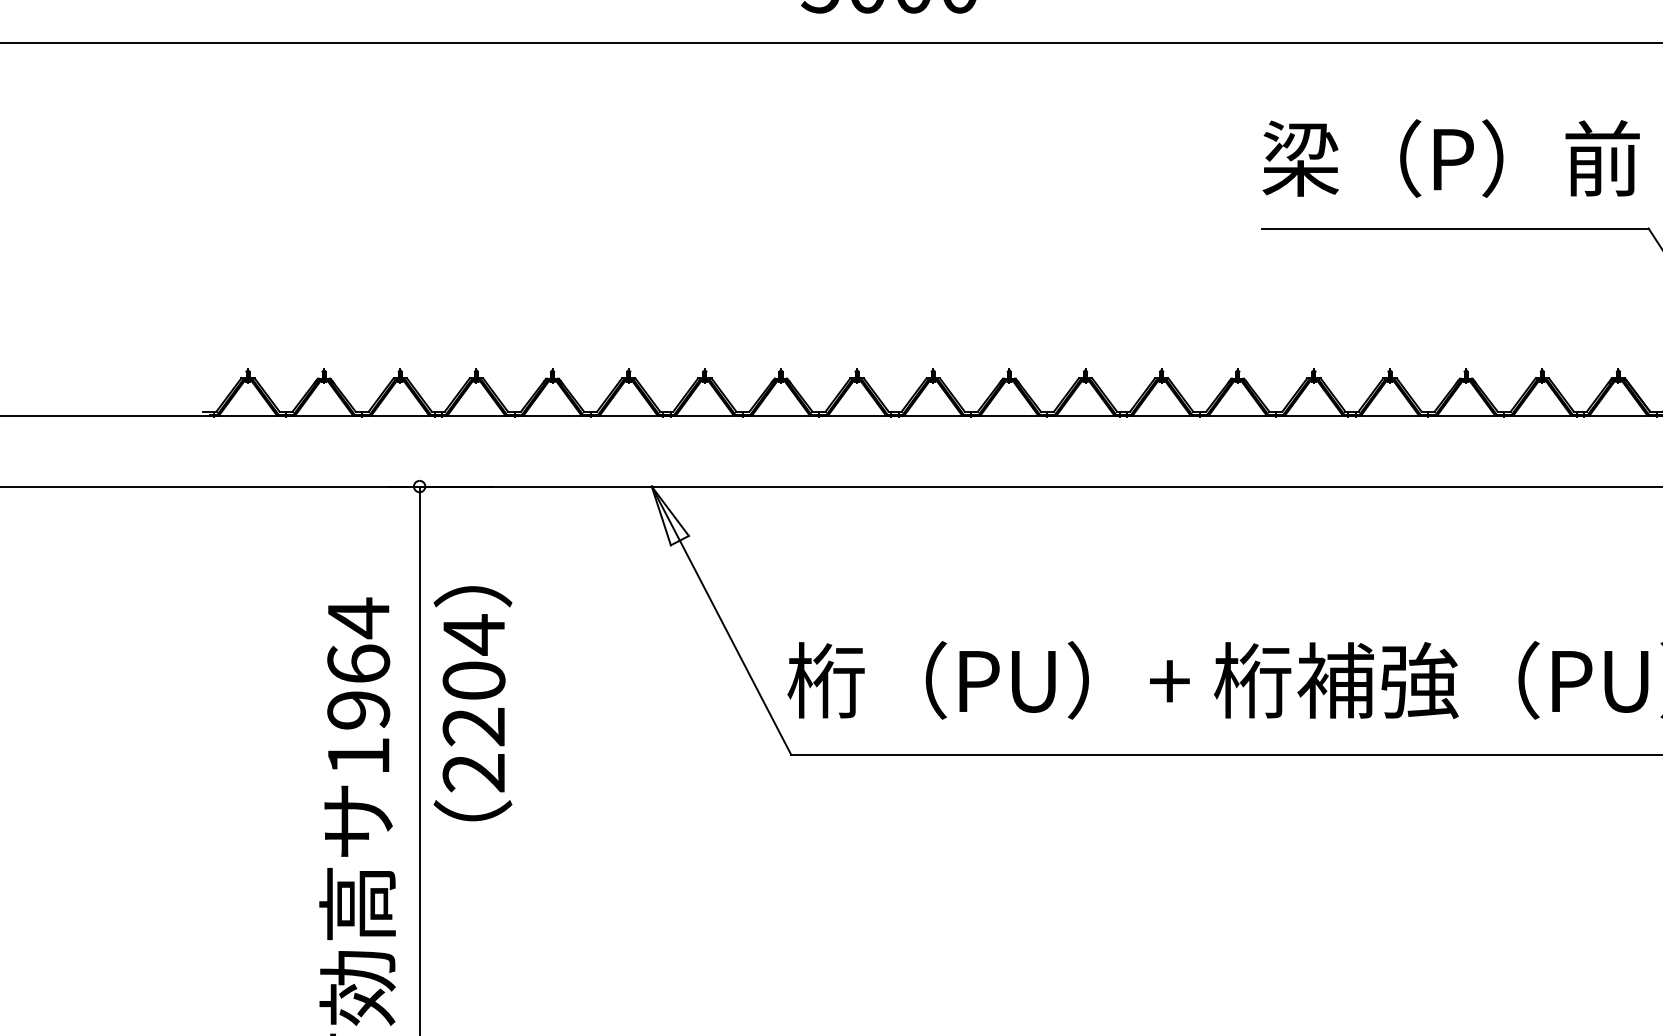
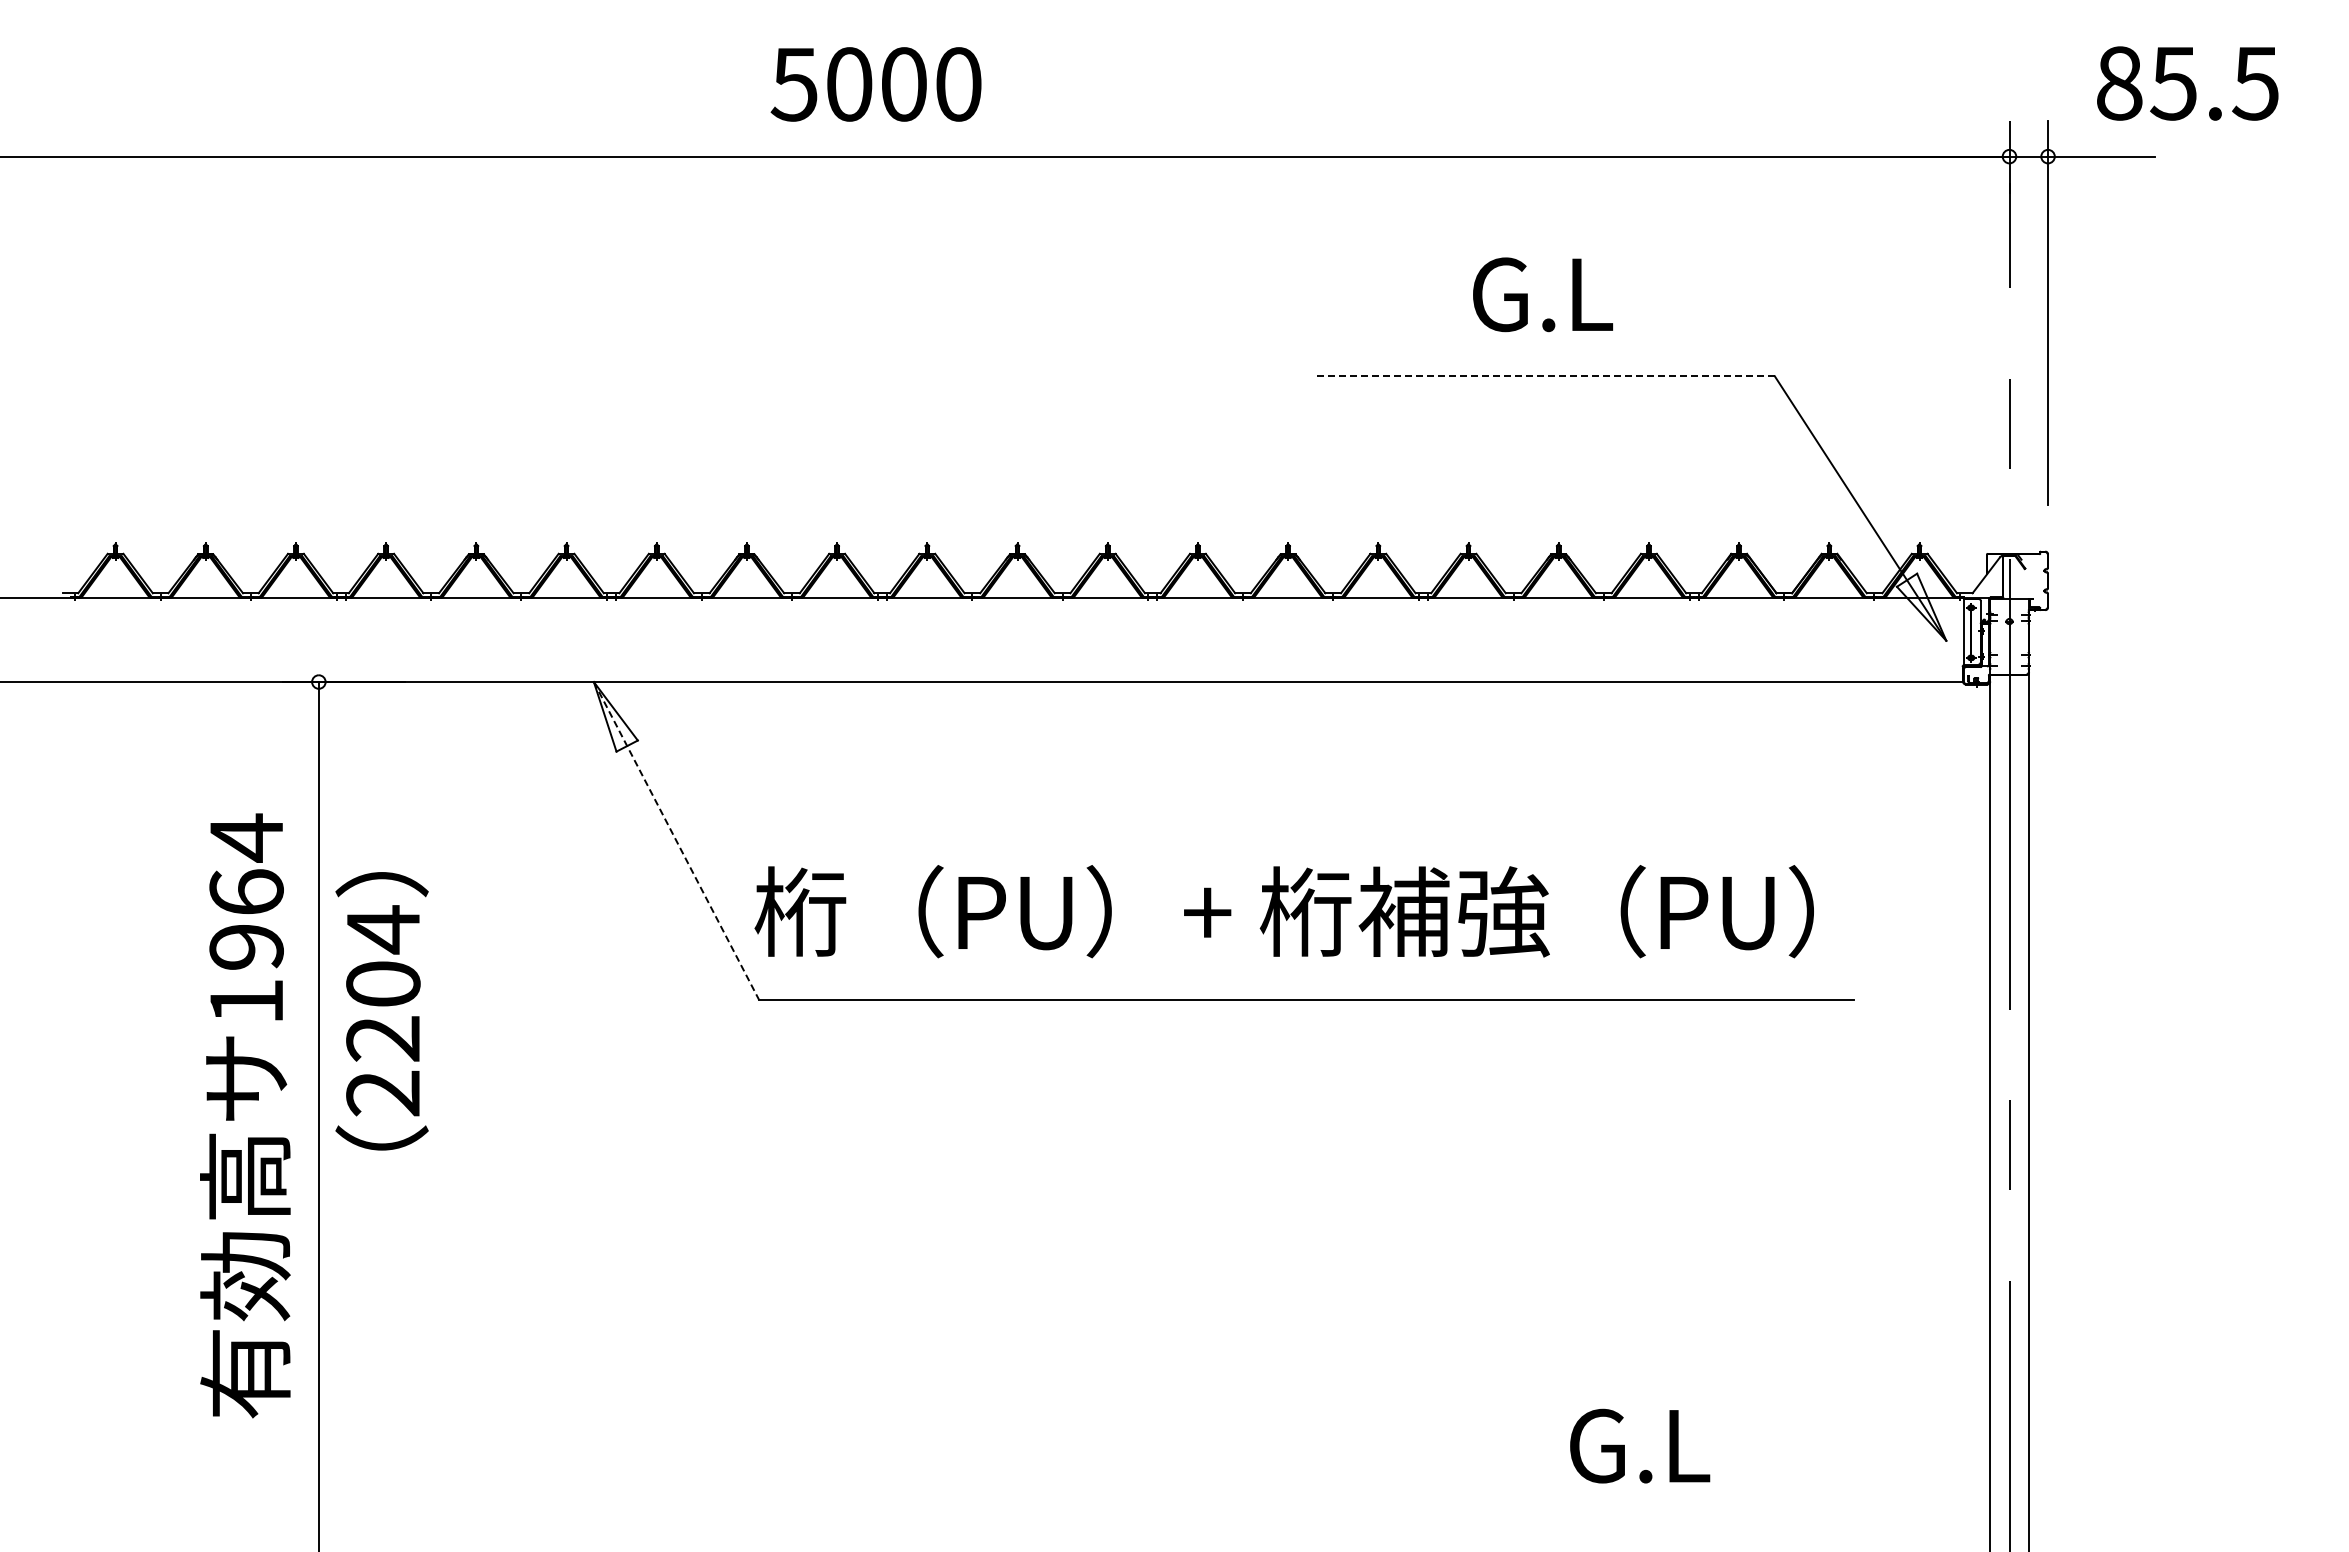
text: (1450, 158) -> (1540, 293), 梁（P）前 -> G.L
line: (1455, 228) -> (1545, 376), solid -> dashed
line: (721, 620) -> (676, 840), solid -> dashed
text: (472, 703) -> (381, 1011), moved

